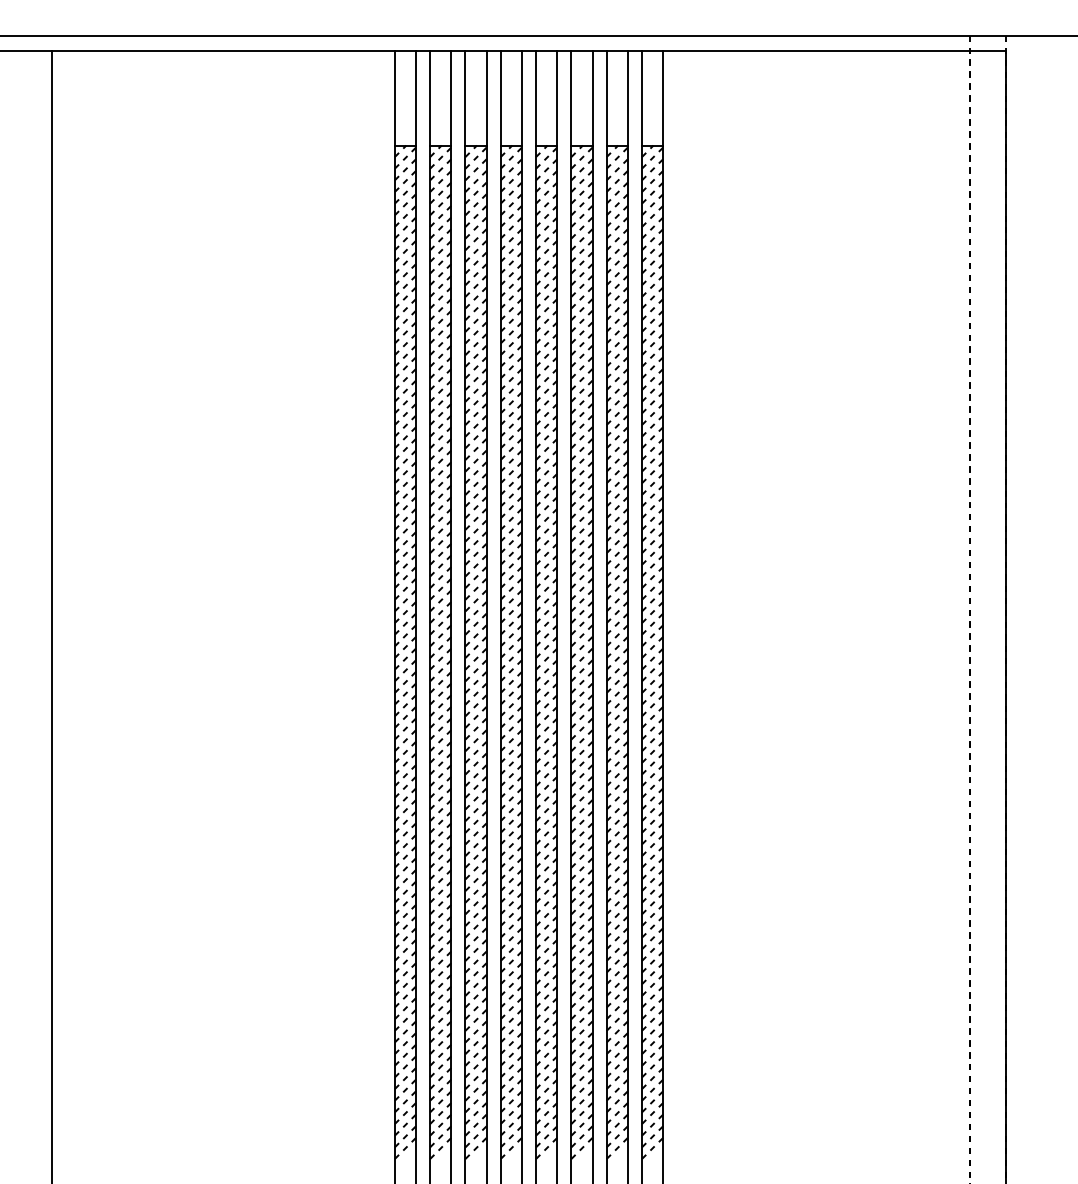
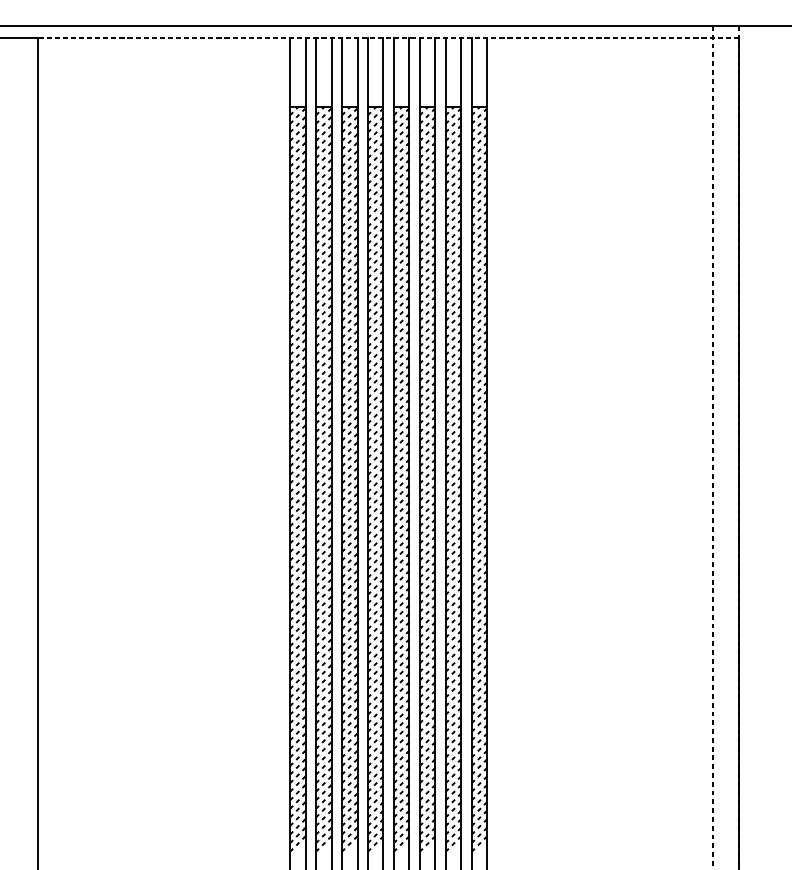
line: (528, 51) -> (388, 37), solid -> dashed

